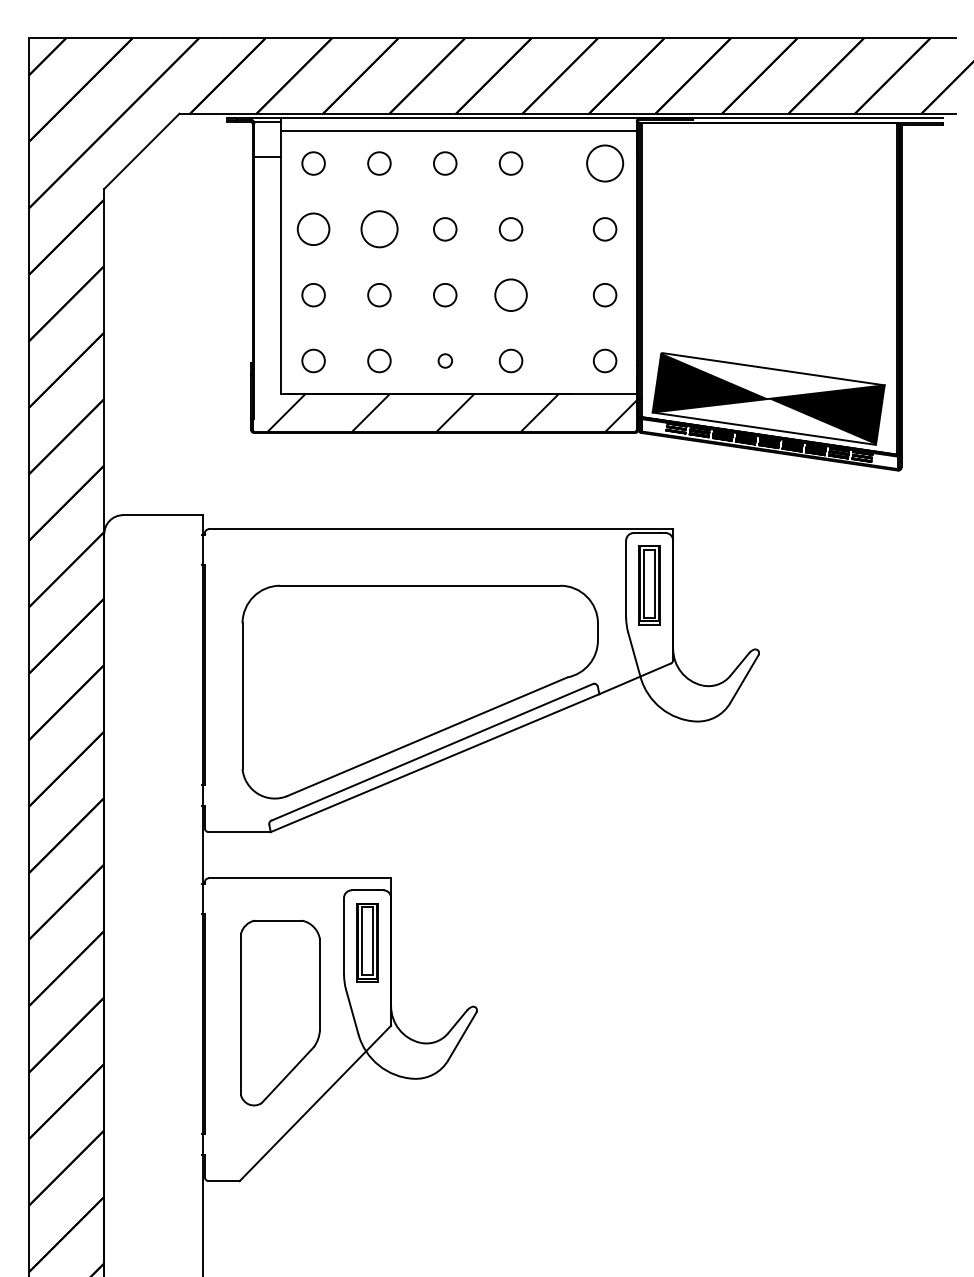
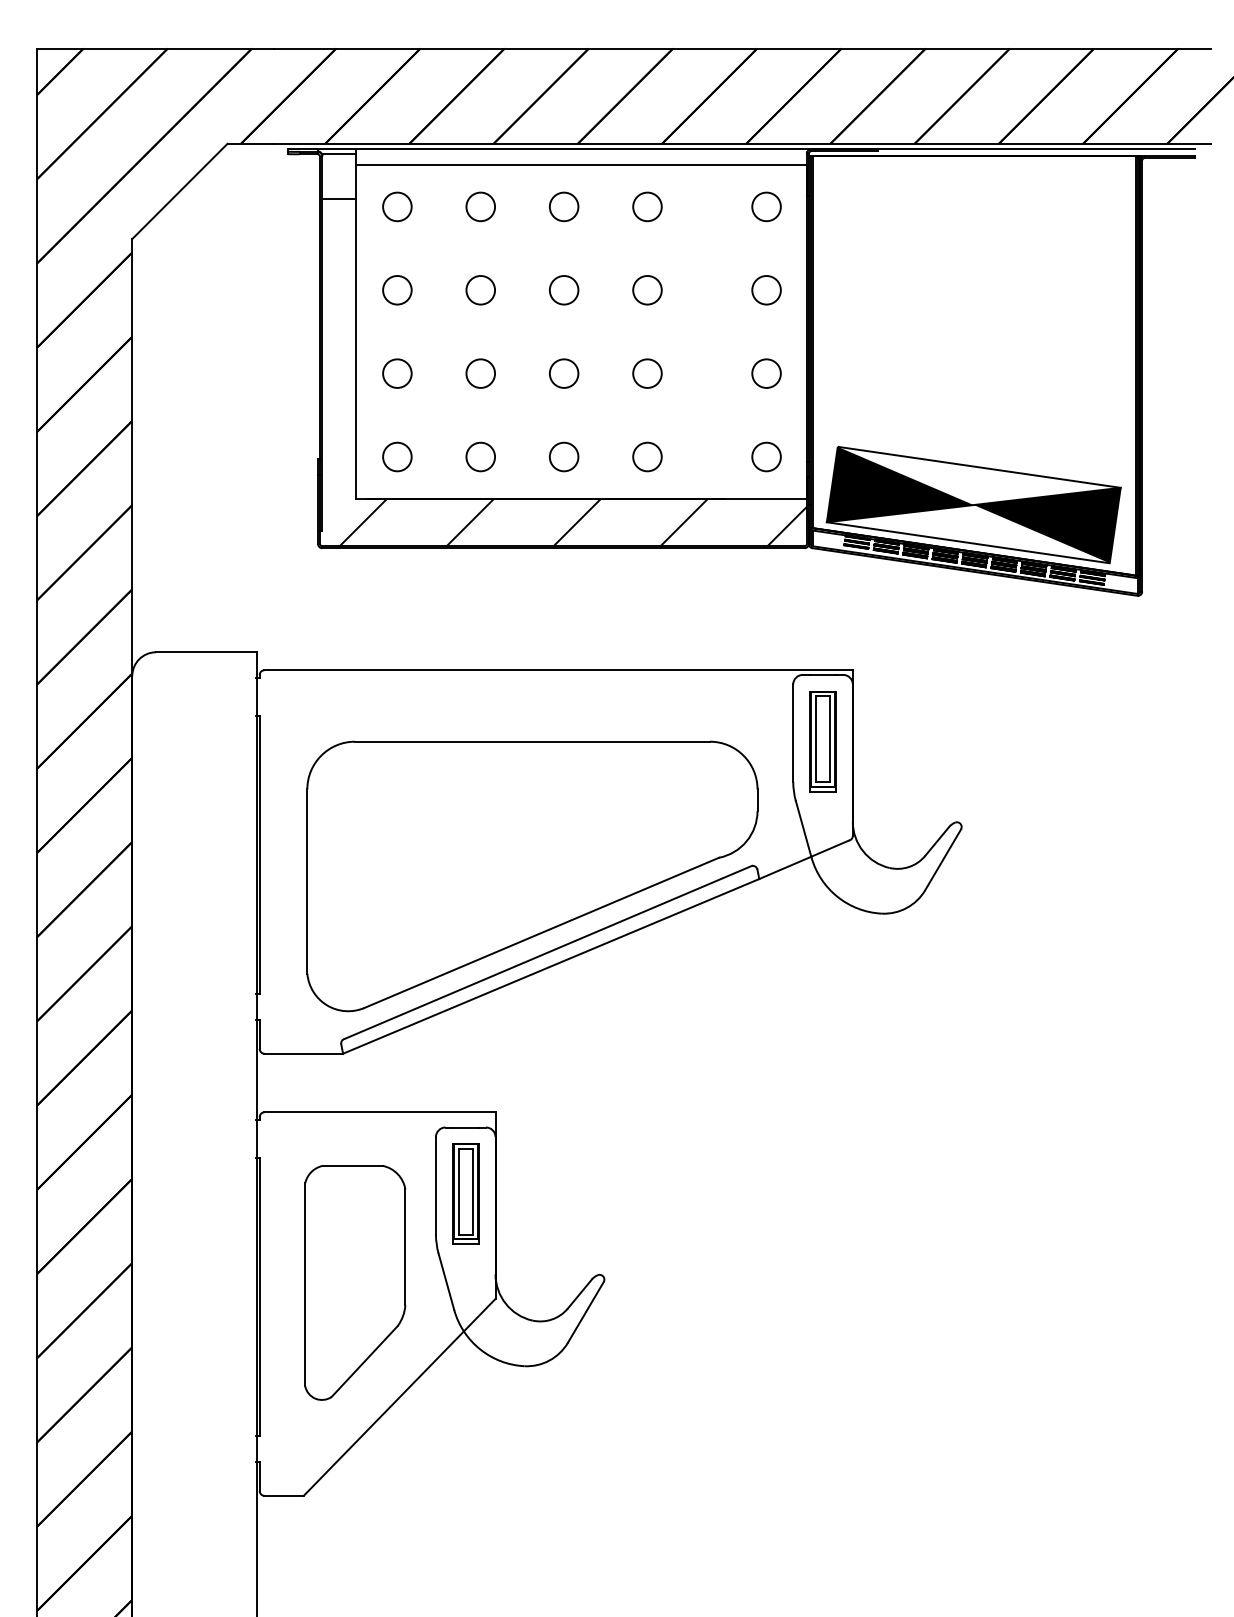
part: (605, 163) -> (766, 206), size x0.62
part: (313, 229) -> (397, 290), size x0.71
part: (379, 229) -> (480, 290), size x0.62
part: (511, 295) -> (647, 373), size x0.71
part: (445, 360) -> (564, 456), size x1.67

